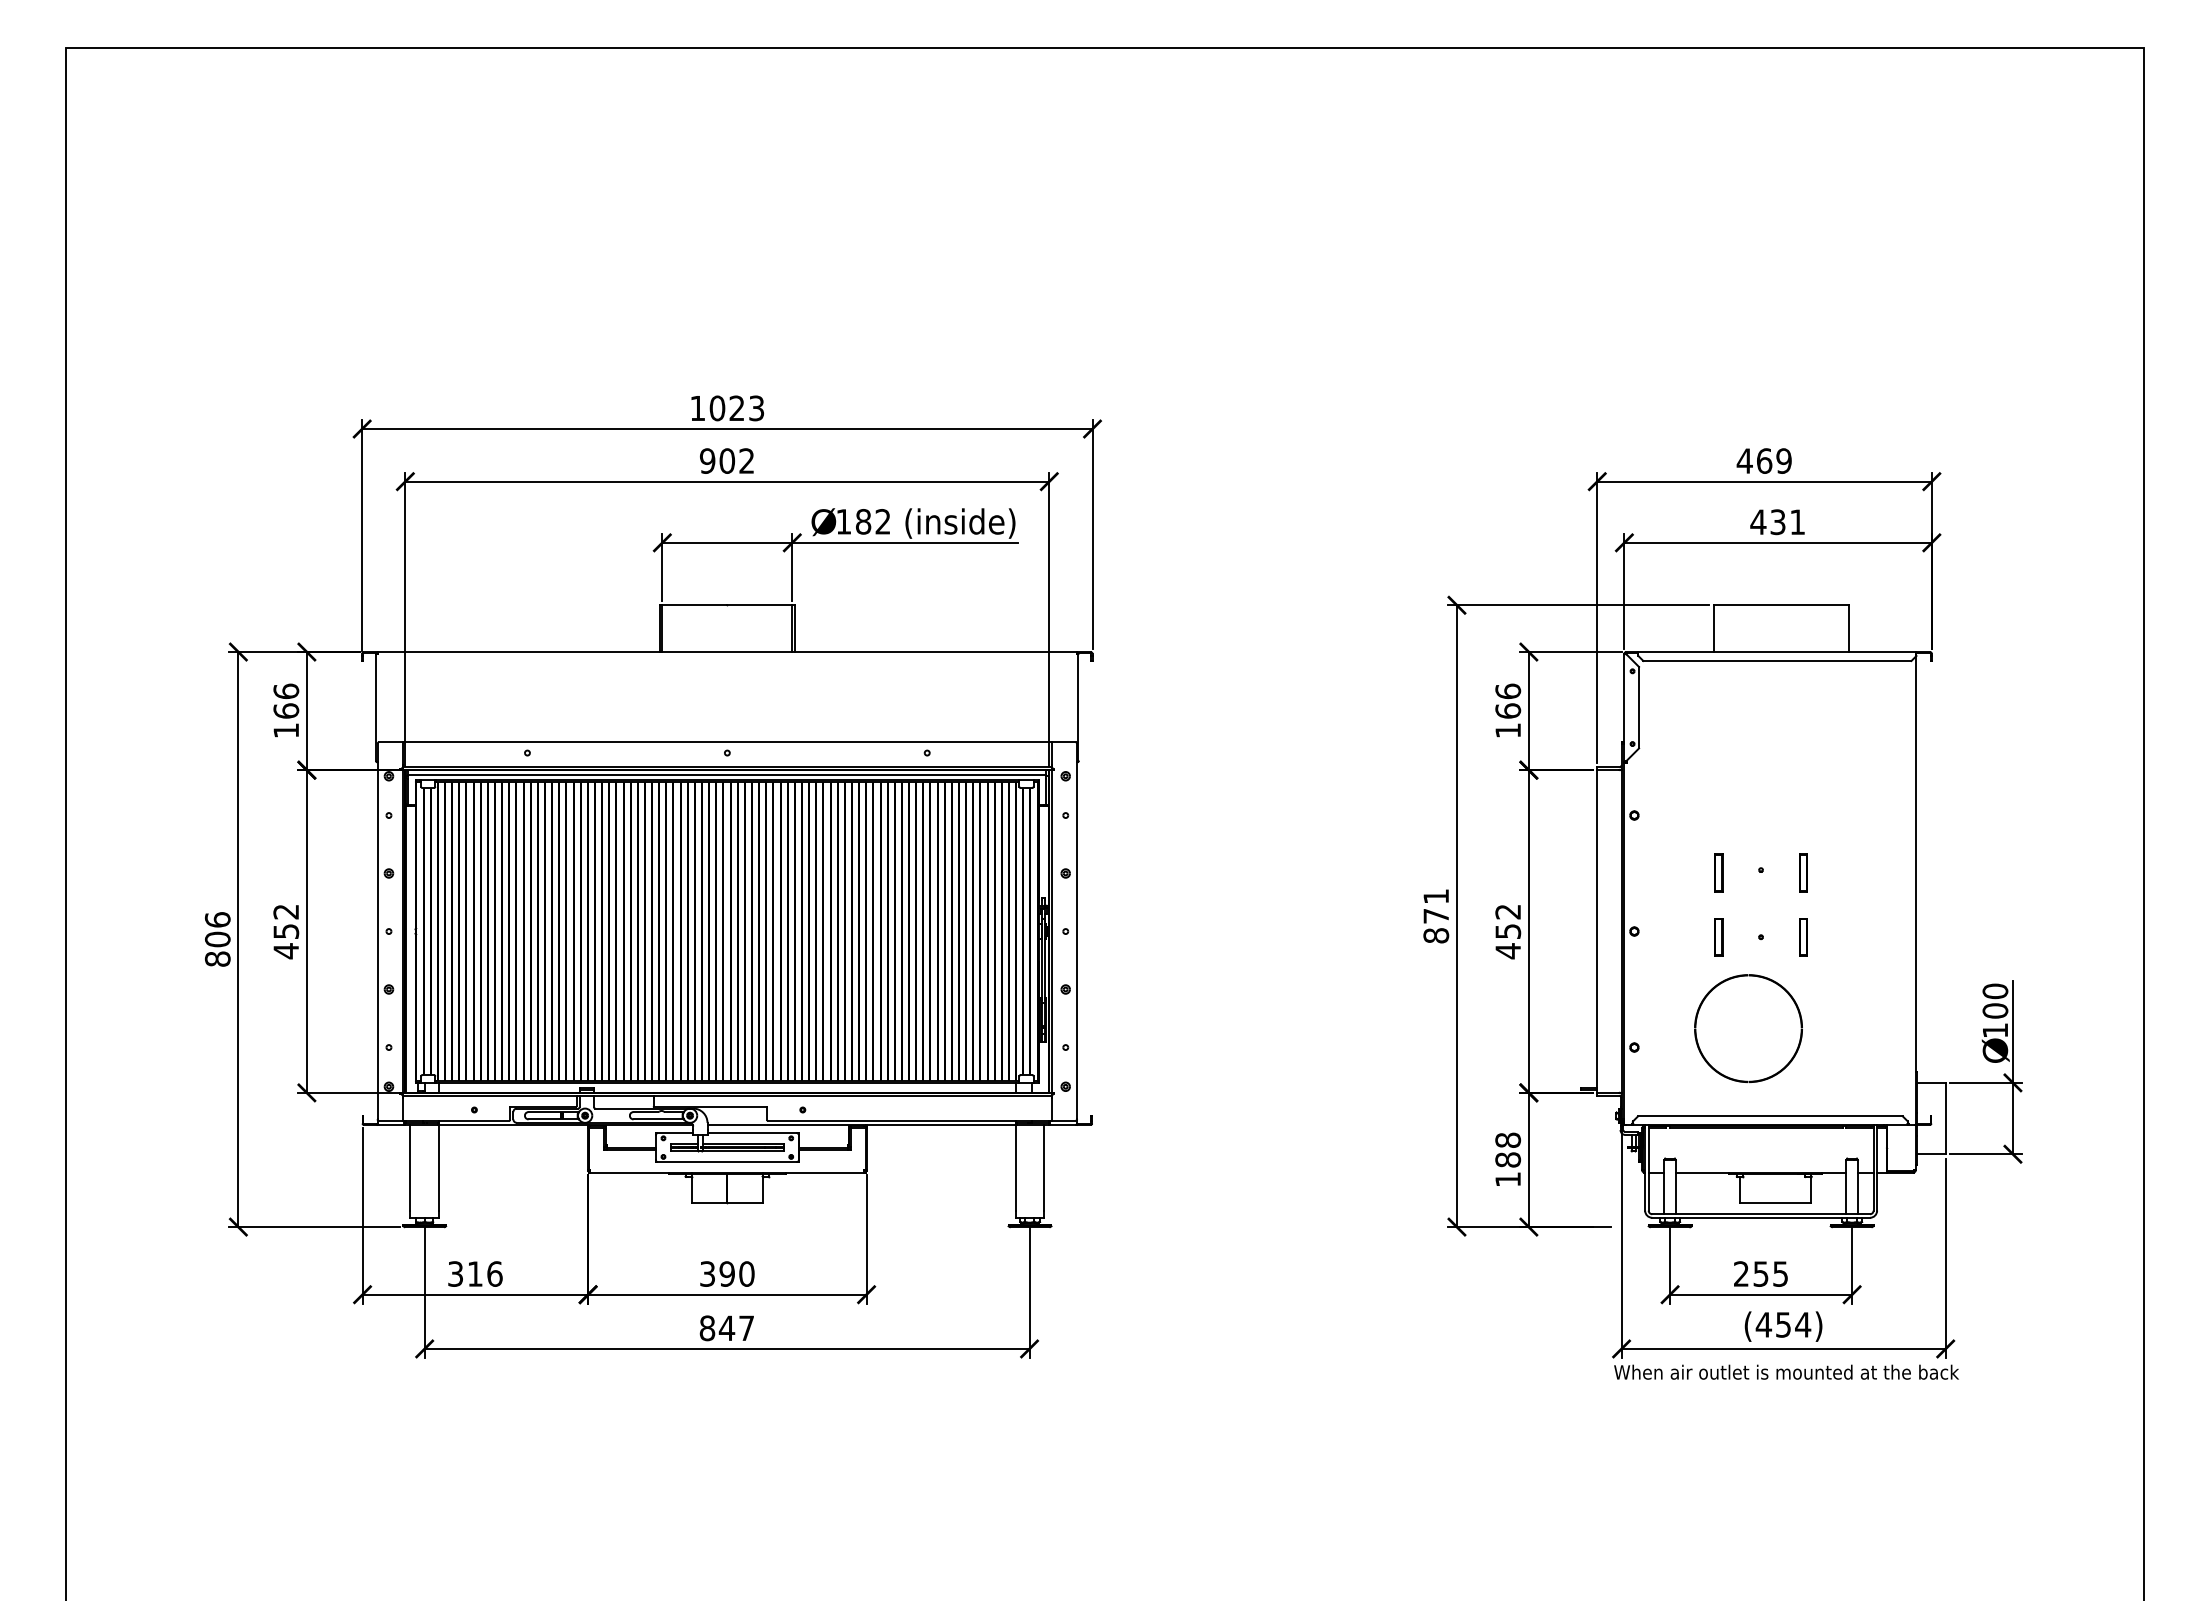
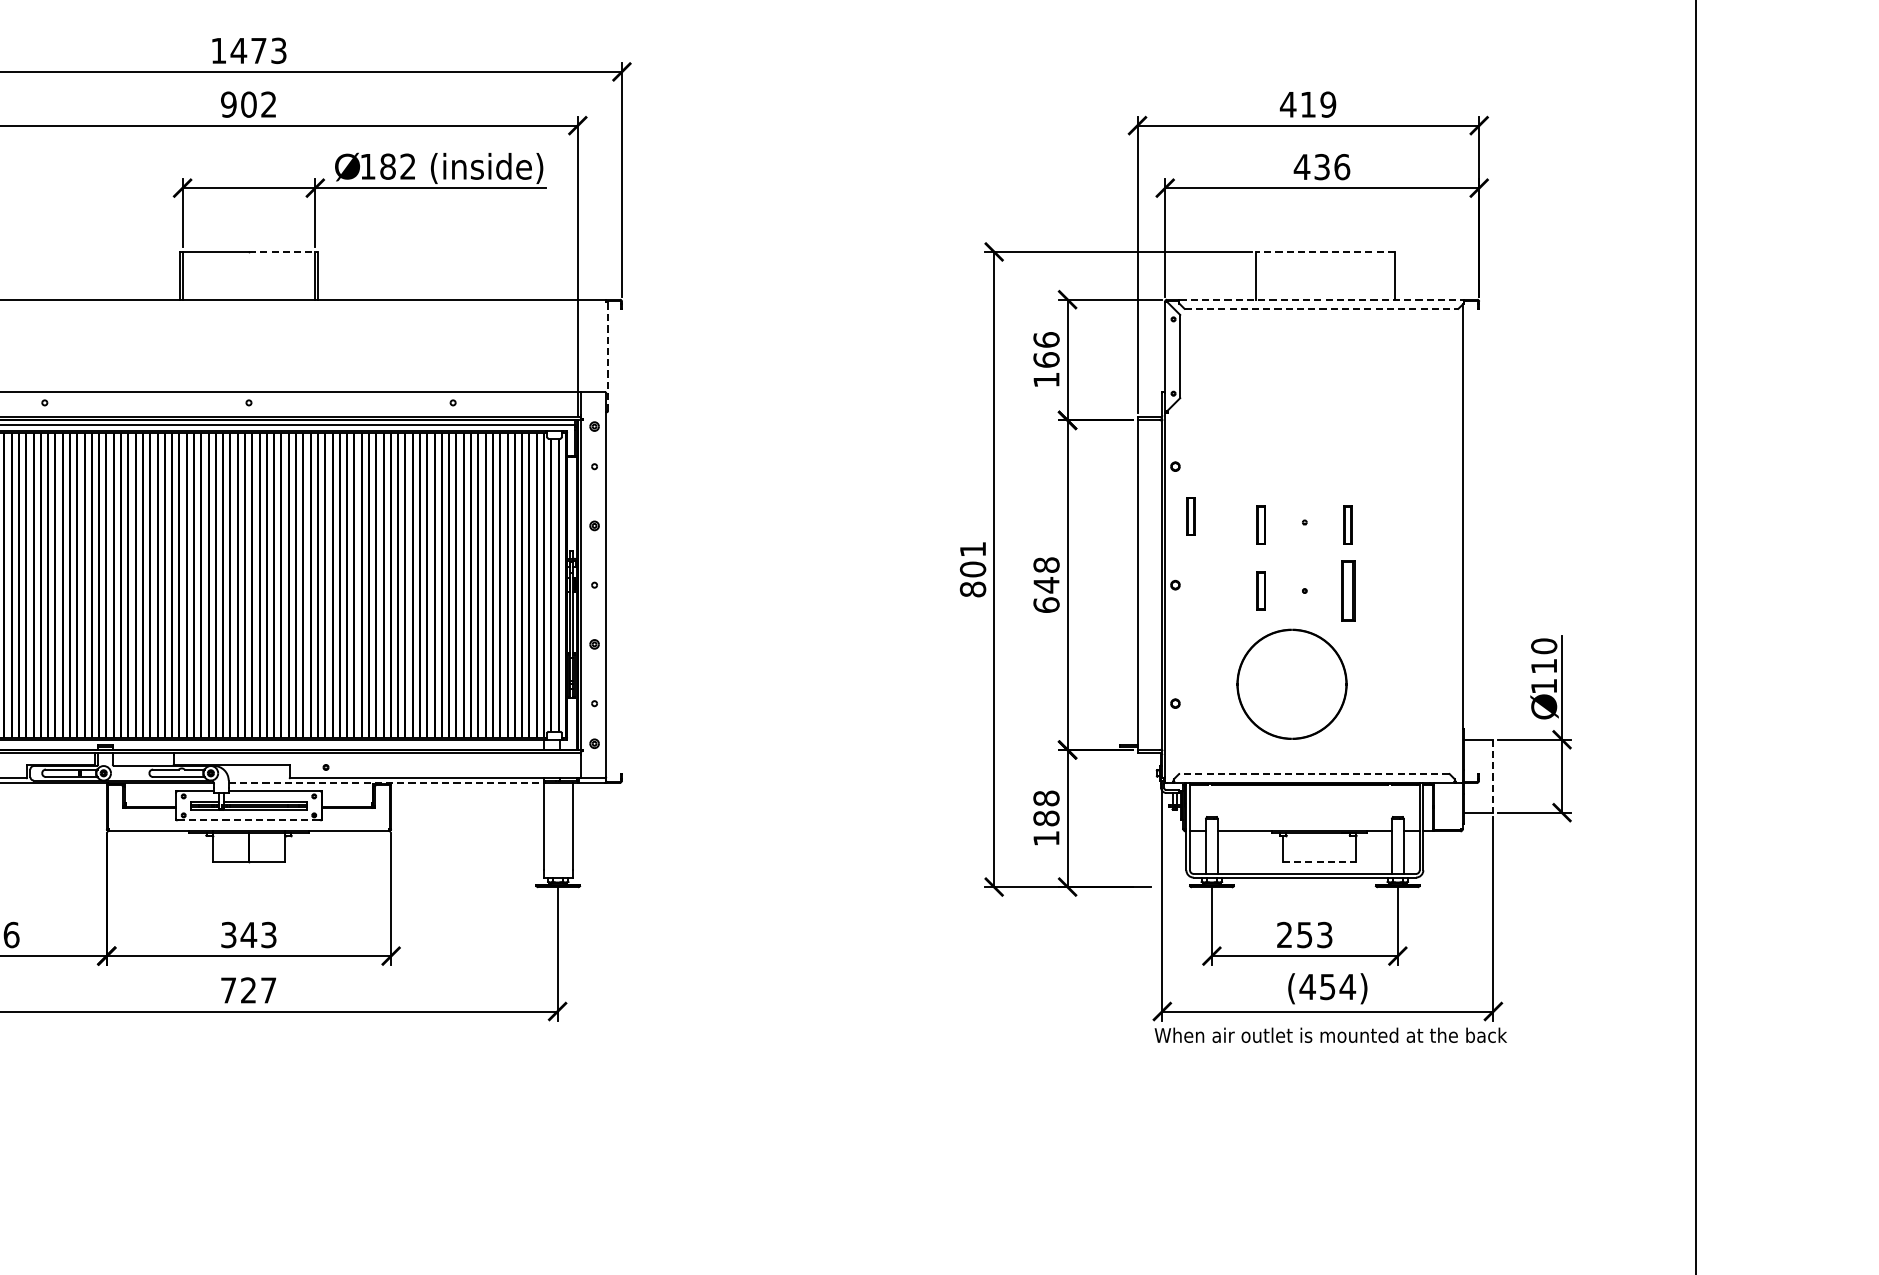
text: (726, 408) -> (248, 50), 1023 -> 1473
text: (1764, 460) -> (1308, 104), 469 -> 419
text: (1797, 522) -> (1342, 167), 431 -> 436
line: (761, 605) -> (283, 252), solid -> dashed
line: (1781, 605) -> (1325, 252), solid -> dashed
line: (1777, 652) -> (1321, 300), solid -> dashed
line: (1777, 660) -> (1321, 308), solid -> dashed
line: (1078, 707) -> (607, 356), solid -> dashed
part: (1649, 864) -> (1190, 516), added
text: (1436, 915) -> (973, 568), 871 -> 801
text: (1508, 931) -> (1046, 585), 452 -> 648
part: (1803, 937) -> (1348, 591), size x1.6
text: (1995, 1010) -> (1544, 665), 100 -> 110
line: (1769, 1116) -> (1313, 774), solid -> dashed
line: (1945, 1118) -> (1493, 776), solid -> dashed
line: (862, 1125) -> (387, 783), solid -> dashed
line: (727, 1161) -> (249, 820), solid -> dashed
line: (1775, 1202) -> (1319, 861), solid -> dashed
text: (736, 1273) -> (258, 934), 390 -> 343
text: (1780, 1273) -> (1324, 934), 255 -> 253
text: (717, 1328) -> (238, 990), 847 -> 727

